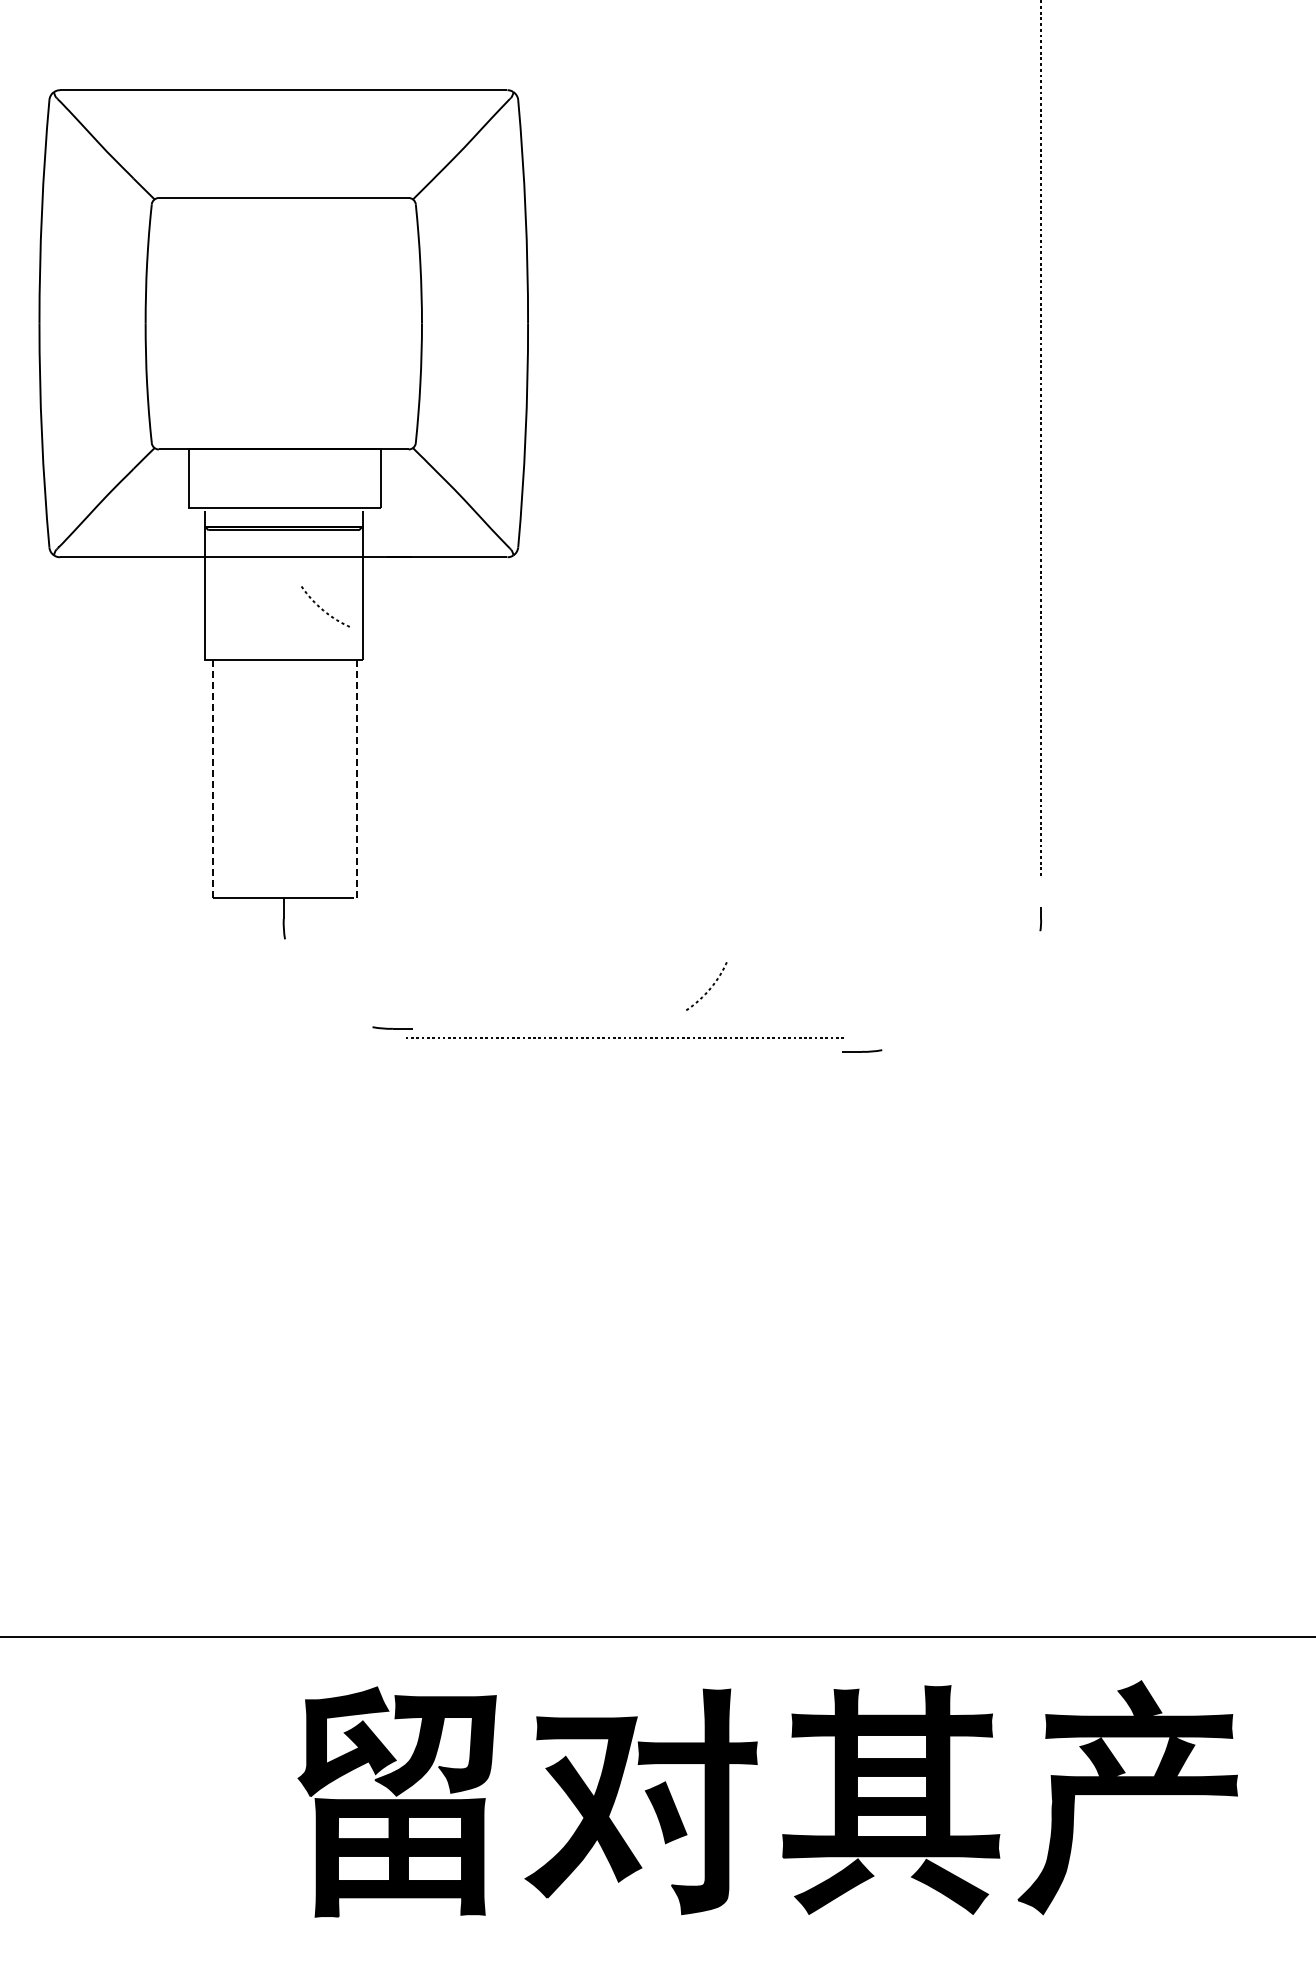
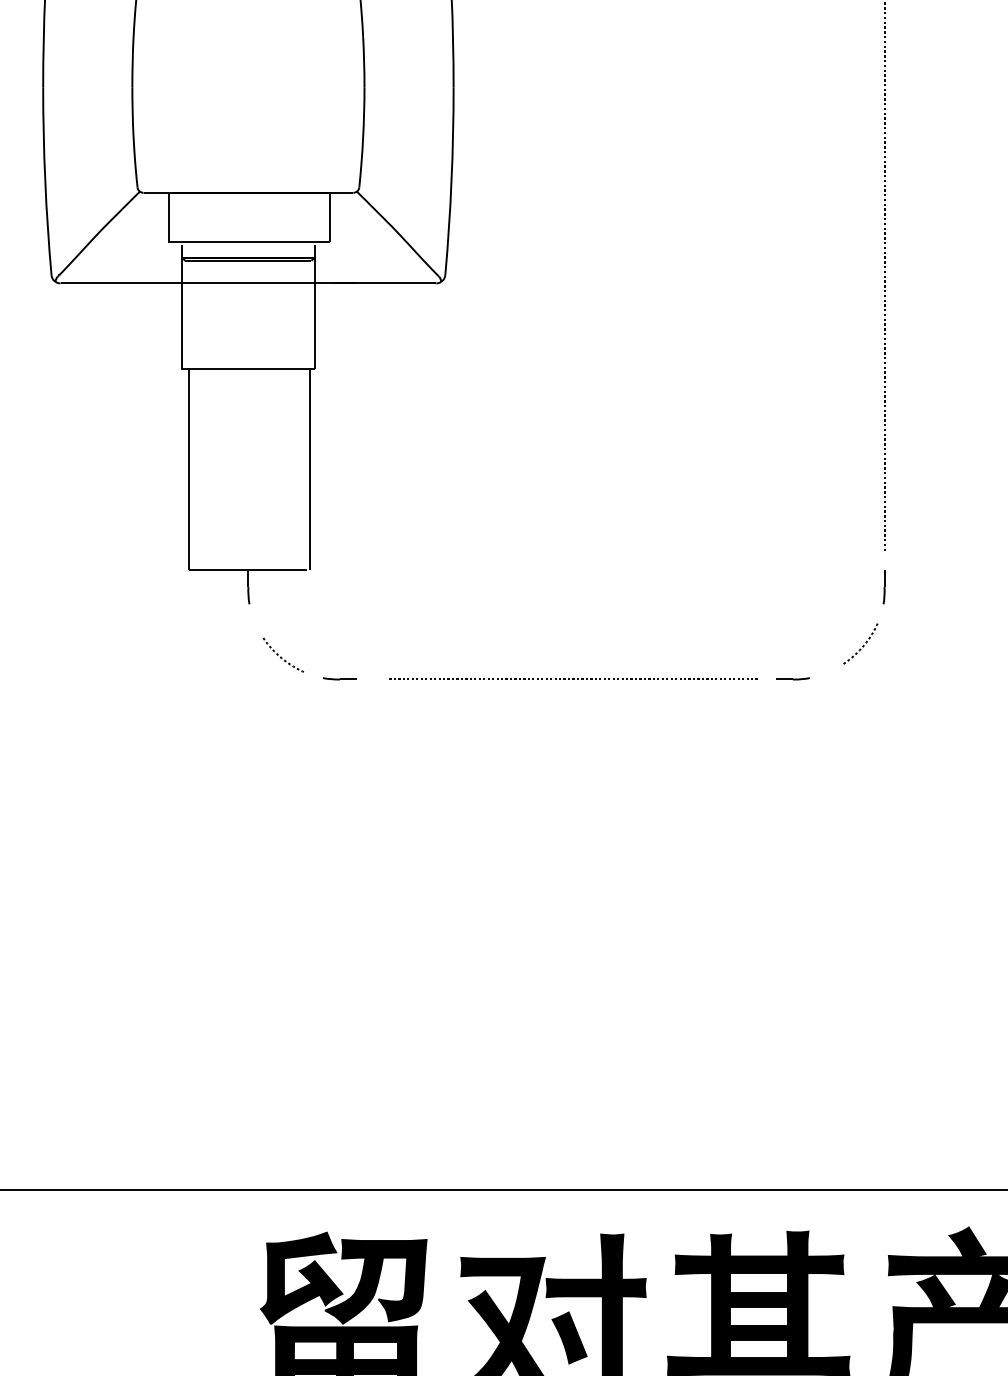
curve: (322, 608) -> (280, 656), moved
line: (356, 778) -> (309, 469), dashed -> solid
line: (213, 779) -> (189, 470), dashed -> solid
part: (1040, 918) -> (884, 586), size x1.67
curve: (709, 988) -> (863, 645), moved
line: (624, 1037) -> (573, 679), moved
part: (862, 1050) -> (793, 678), moved

